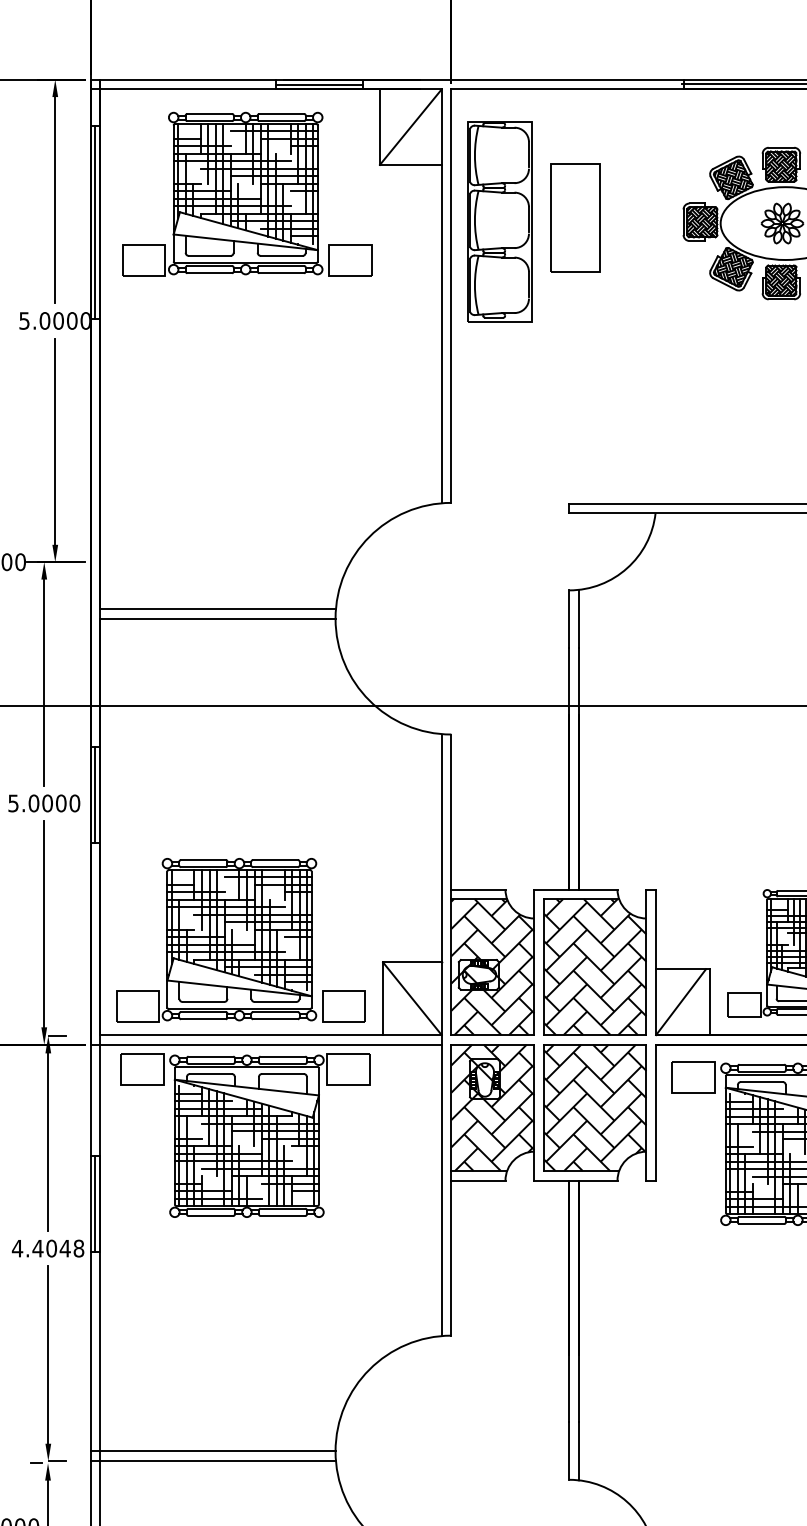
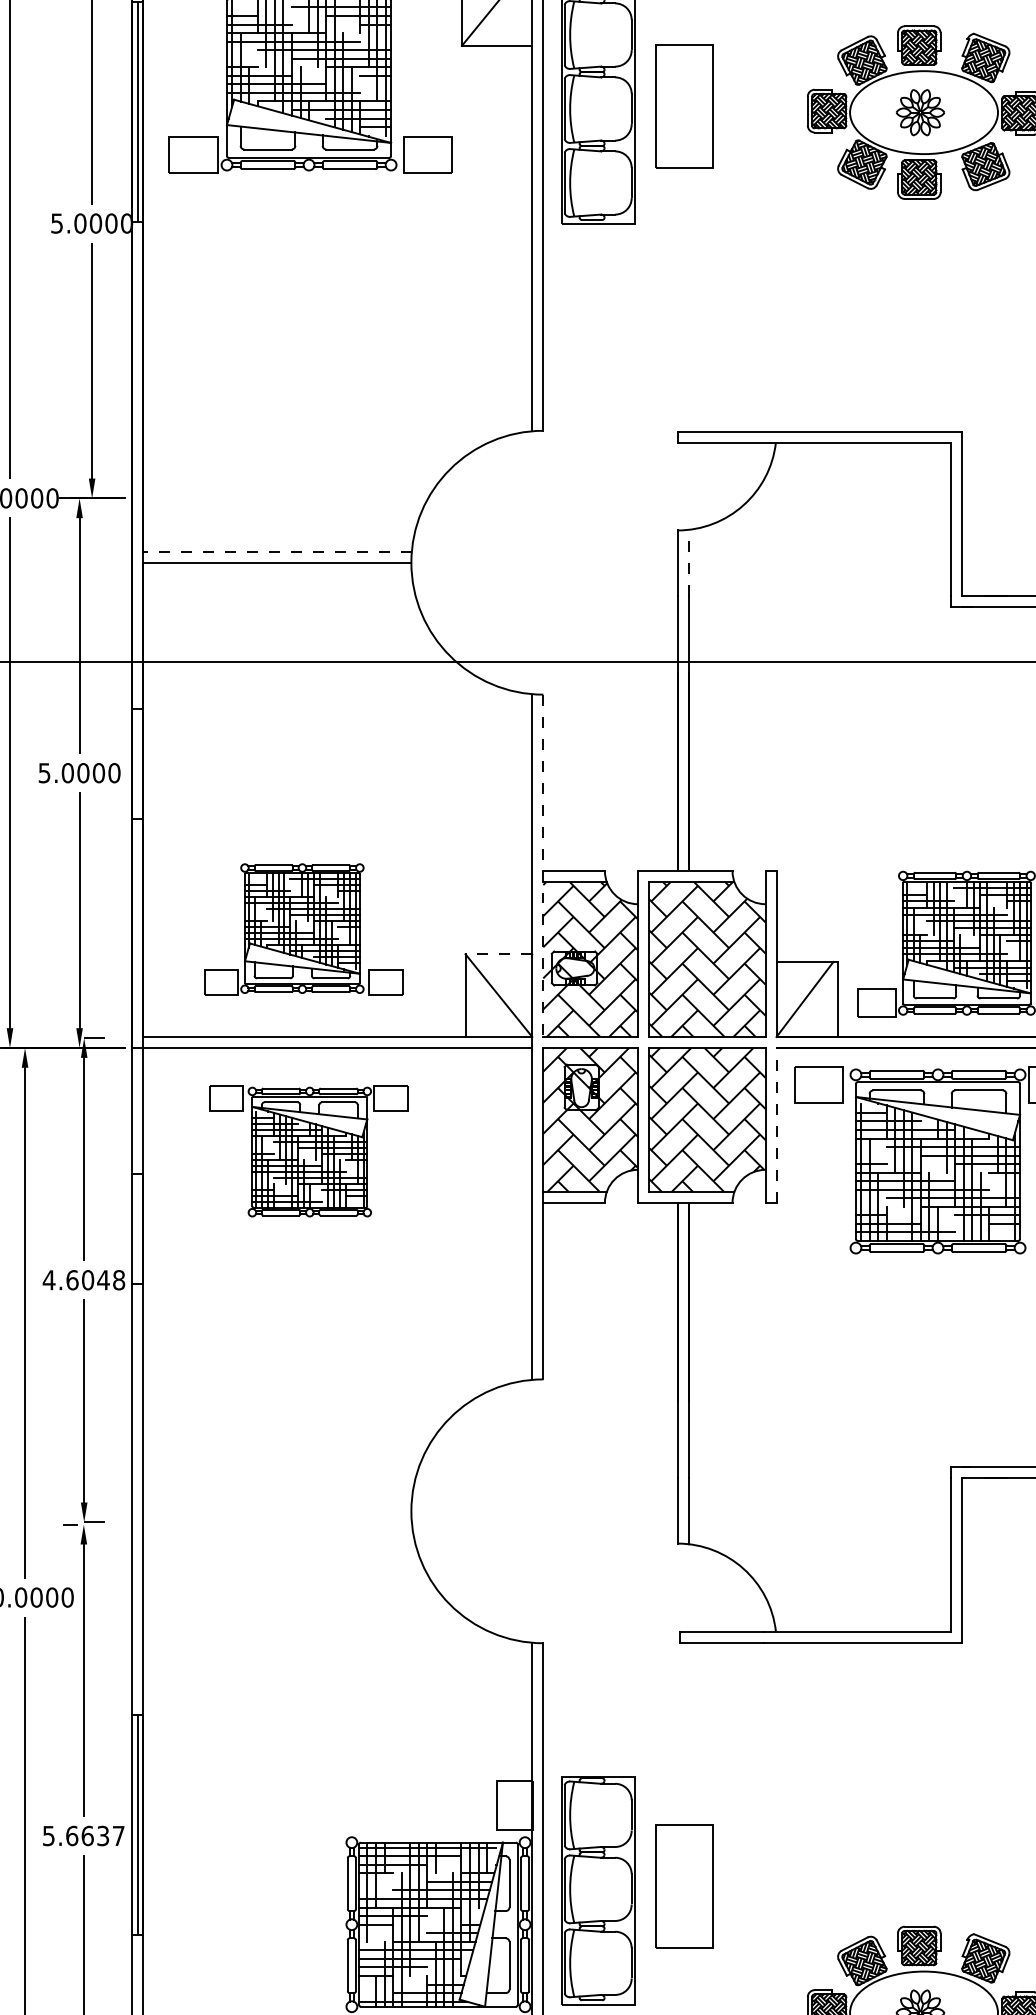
line: (218, 608) -> (277, 551), solid -> dashed
line: (578, 619) -> (688, 563), solid -> dashed
line: (95, 794) -> (137, 763), removed
line: (451, 885) -> (543, 866), solid -> dashed
part: (240, 940) -> (303, 929), size x0.7
line: (412, 962) -> (498, 954), solid -> dashed
line: (656, 1111) -> (776, 1124), solid -> dashed
part: (245, 1135) -> (308, 1151), size x0.7
line: (95, 1204) -> (137, 1229), removed
text: (38, 1248) -> (72, 1280), 4.4048 -> 4.6048
line: (212, 1451) -> (271, 1511), removed
line: (212, 1461) -> (271, 1522), removed

